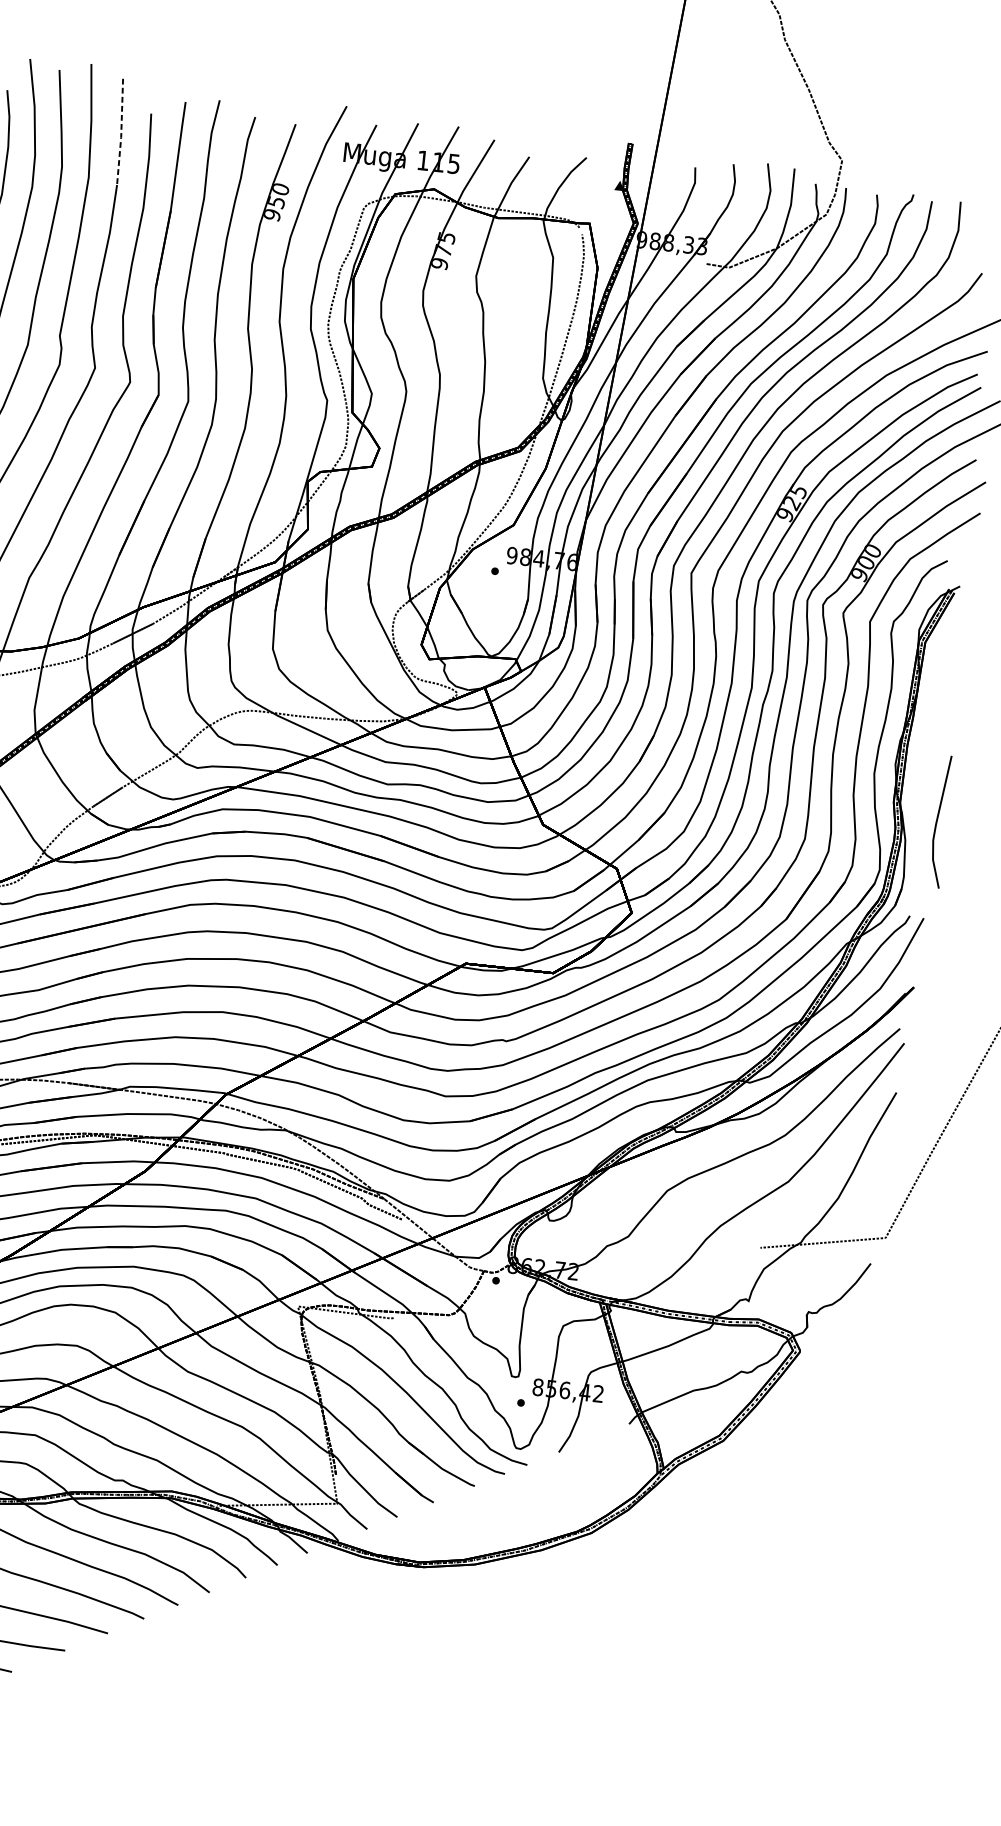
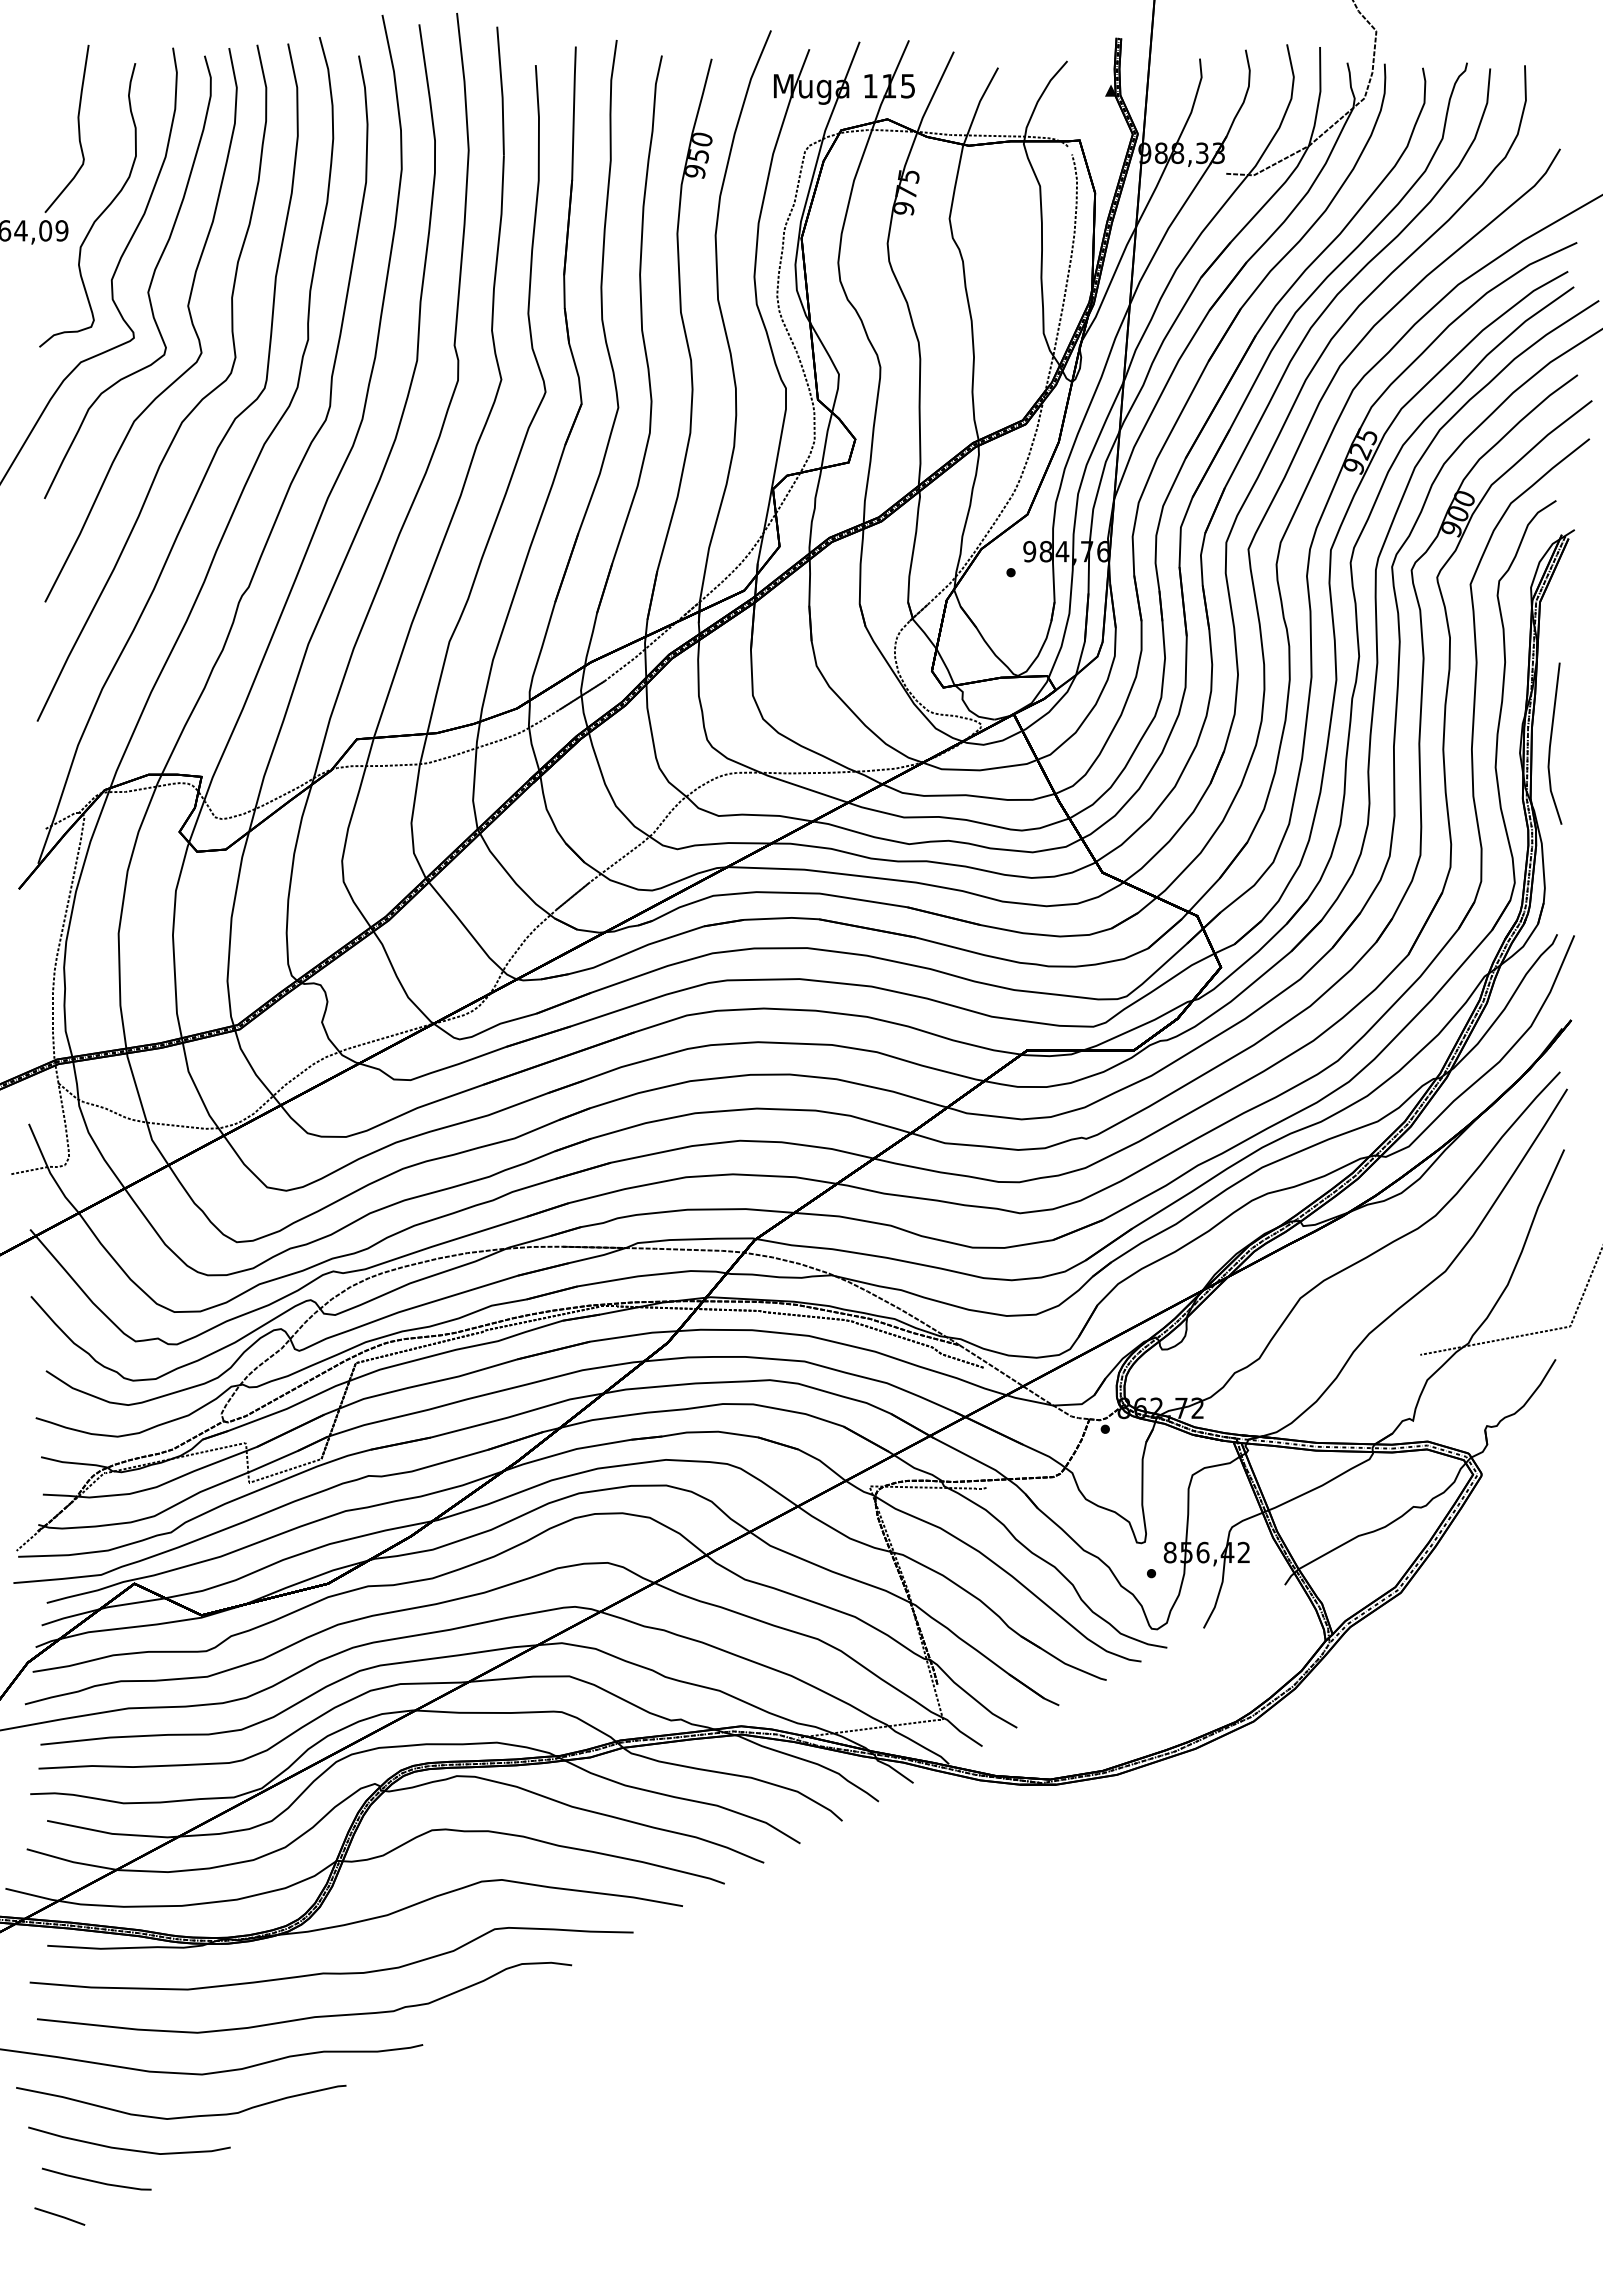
line: (121, 133) -> (502, 92), dashed -> solid
line: (937, 821) -> (1551, 743), moved

